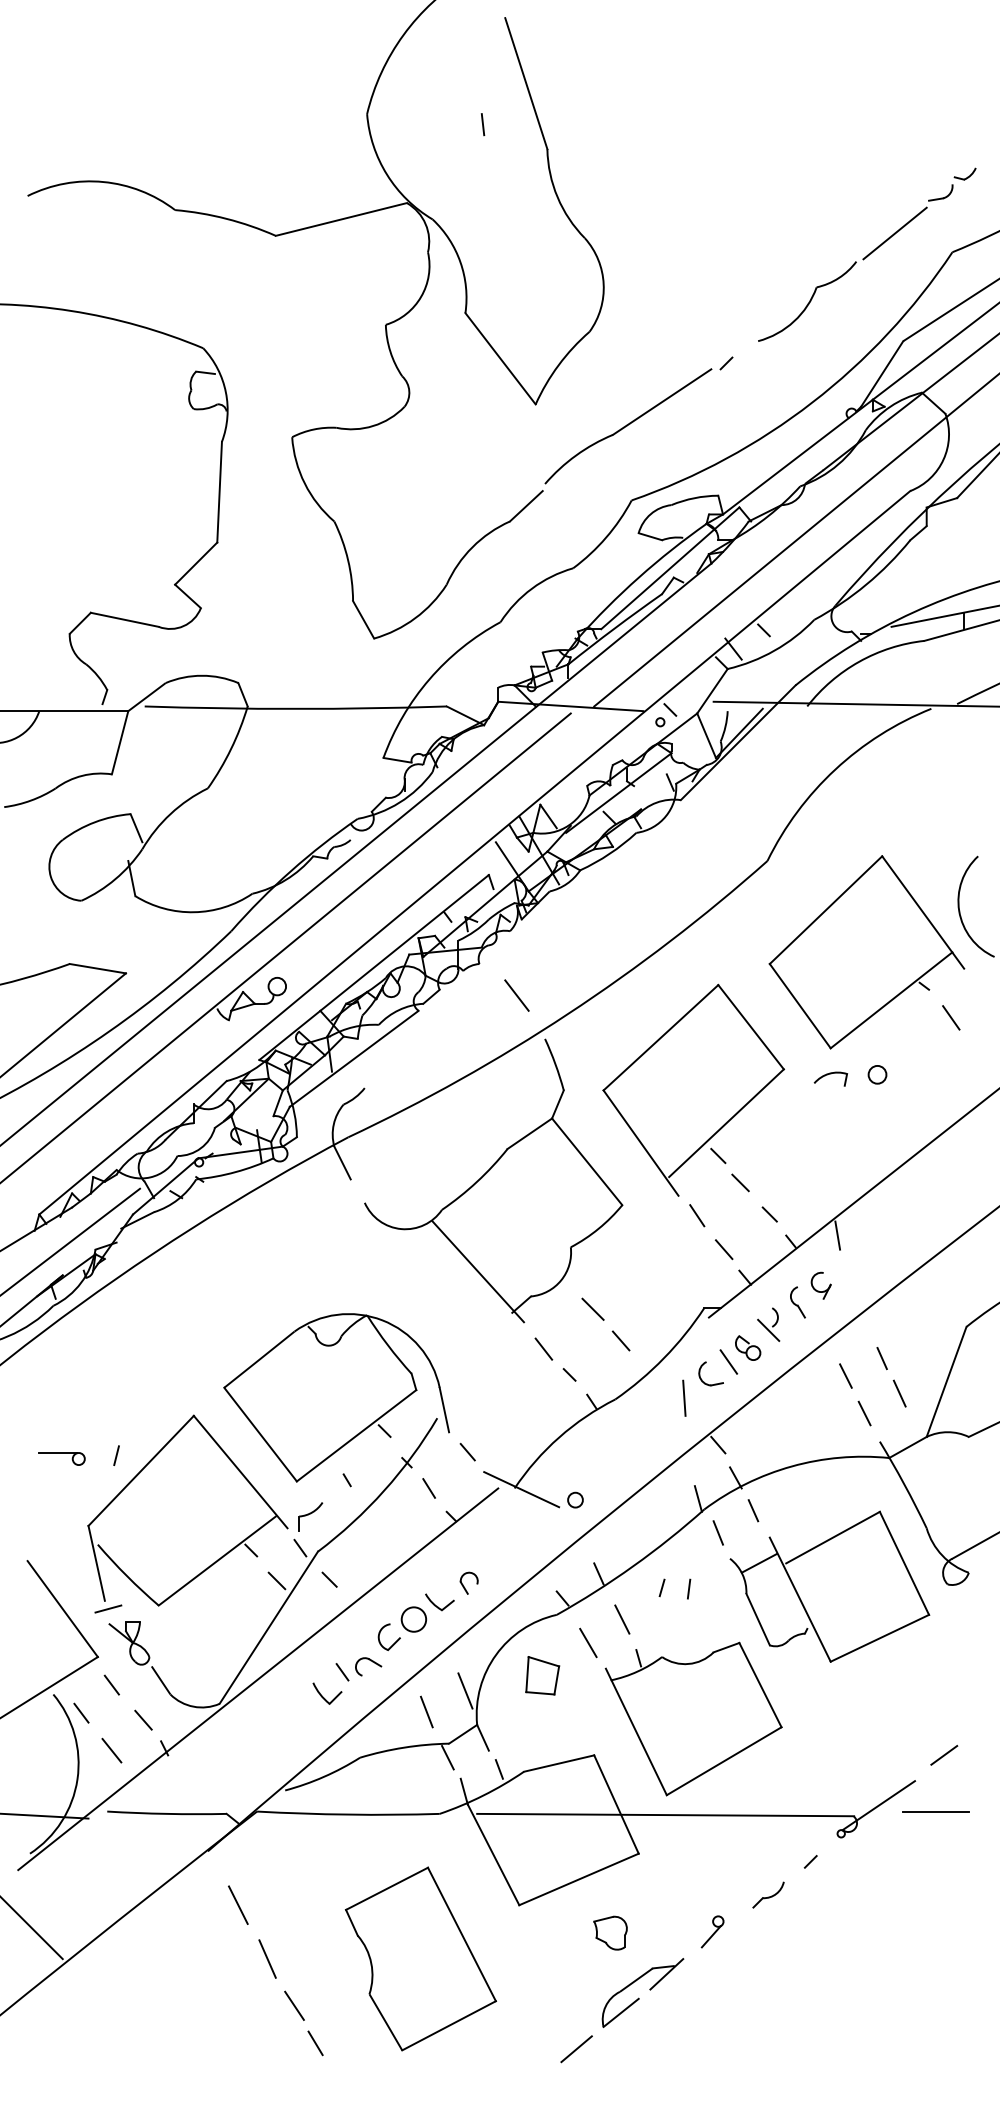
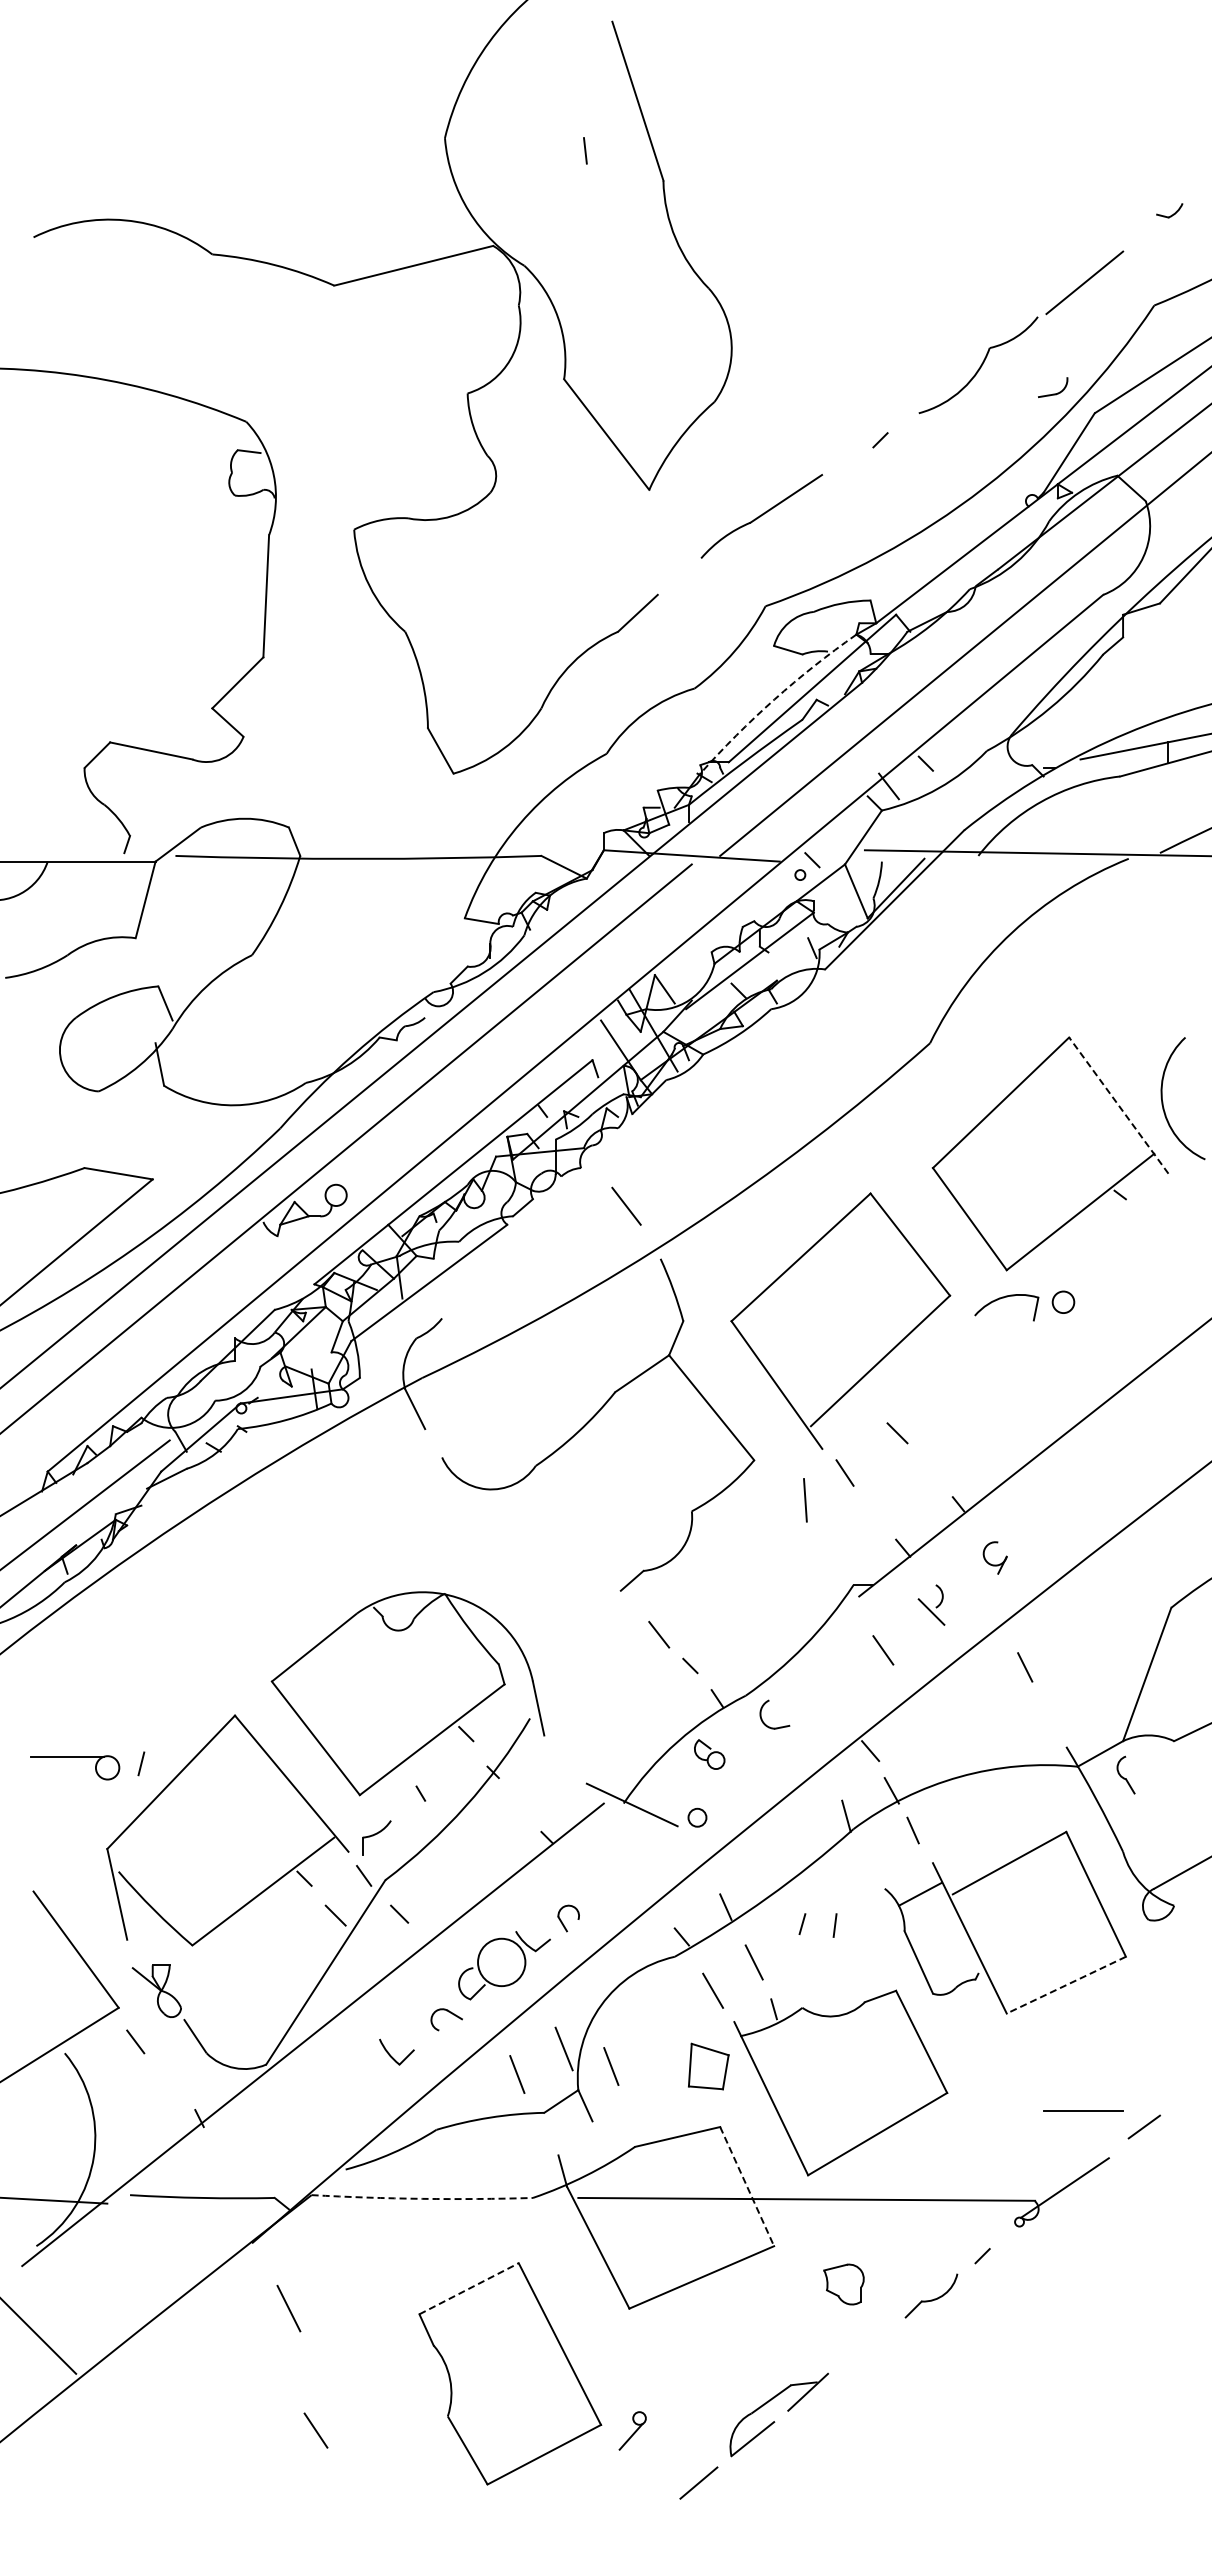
part: (941, 192) -> (1053, 387), moved
part: (628, 426) -> (761, 516), size x0.6
arc: (639, 577) -> (774, 699), solid -> dashed
line: (922, 912) -> (1118, 1105), solid -> dashed
line: (950, 1018) -> (1152, 1233), removed
part: (830, 1079) -> (1006, 1307), size x1.6
line: (718, 1155) -> (870, 1400), removed
line: (769, 1214) -> (932, 1471), removed
line: (837, 1235) -> (1015, 1497), removed
line: (724, 1249) -> (877, 1513), removed
line: (478, 1272) -> (579, 1541), removed
part: (797, 1301) -> (1125, 1774), moved
line: (592, 1309) -> (718, 1586), removed
line: (620, 1340) -> (752, 1624), removed
part: (747, 1348) -> (709, 1754), moved
line: (881, 1358) -> (1068, 1645), removed
part: (701, 1378) -> (763, 1720), moved
line: (899, 1393) -> (1090, 1688), removed
line: (684, 1398) -> (805, 1500), moved
line: (864, 1413) -> (1047, 1712), removed
line: (467, 1452) -> (566, 1759), removed
part: (62, 1458) -> (75, 1767), size x1.6
line: (429, 1488) -> (520, 1803), removed
line: (718, 1532) -> (870, 1857), removed
line: (108, 1608) -> (131, 1949), removed
circle: (413, 1619) -> (501, 1962), size x1.6
line: (880, 1638) -> (1066, 1985), solid -> dashed
line: (342, 1672) -> (415, 2026), removed
part: (542, 1675) -> (708, 2066), moved
line: (504, 1705) -> (611, 2066), added
line: (81, 1712) -> (98, 2075), removed
line: (143, 1720) -> (173, 2084), removed
line: (111, 1750) -> (135, 2121), removed
line: (447, 1757) -> (542, 2129), removed
line: (499, 1768) -> (605, 2143), removed
line: (616, 1805) -> (747, 2187), solid -> dashed
line: (936, 1811) -> (1083, 2110), moved
arc: (348, 1814) -> (422, 2198), solid -> dashed
line: (387, 1888) -> (469, 2288), solid -> dashed
part: (768, 1895) -> (931, 2296), size x1.4
part: (712, 1931) -> (632, 2430), moved
part: (610, 1933) -> (843, 2284), moved
line: (267, 1958) -> (324, 2373), removed
line: (294, 2005) -> (315, 2430), moved
line: (315, 2042) -> (382, 2475), removed

